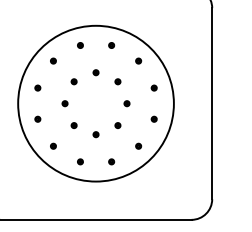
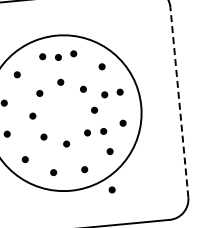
part: (95, 47) -> (57, 57), added
part: (138, 88) -> (104, 94), added
line: (212, 103) -> (179, 102), solid -> dashed
part: (133, 125) -> (103, 131), added
part: (136, 184) -> (111, 189), added

